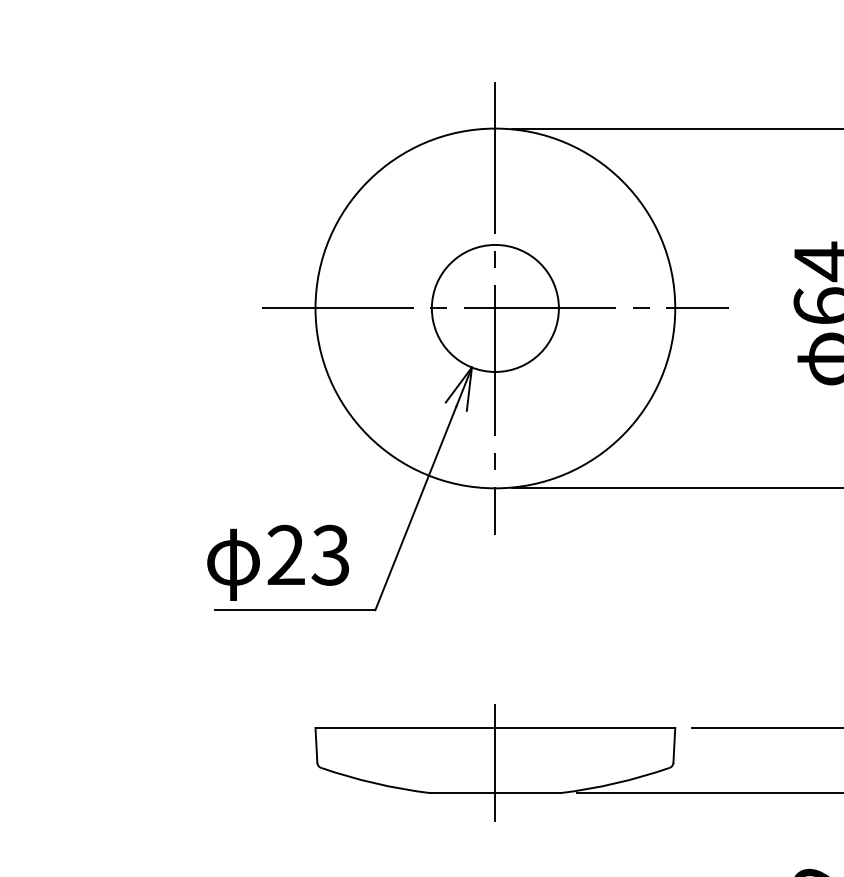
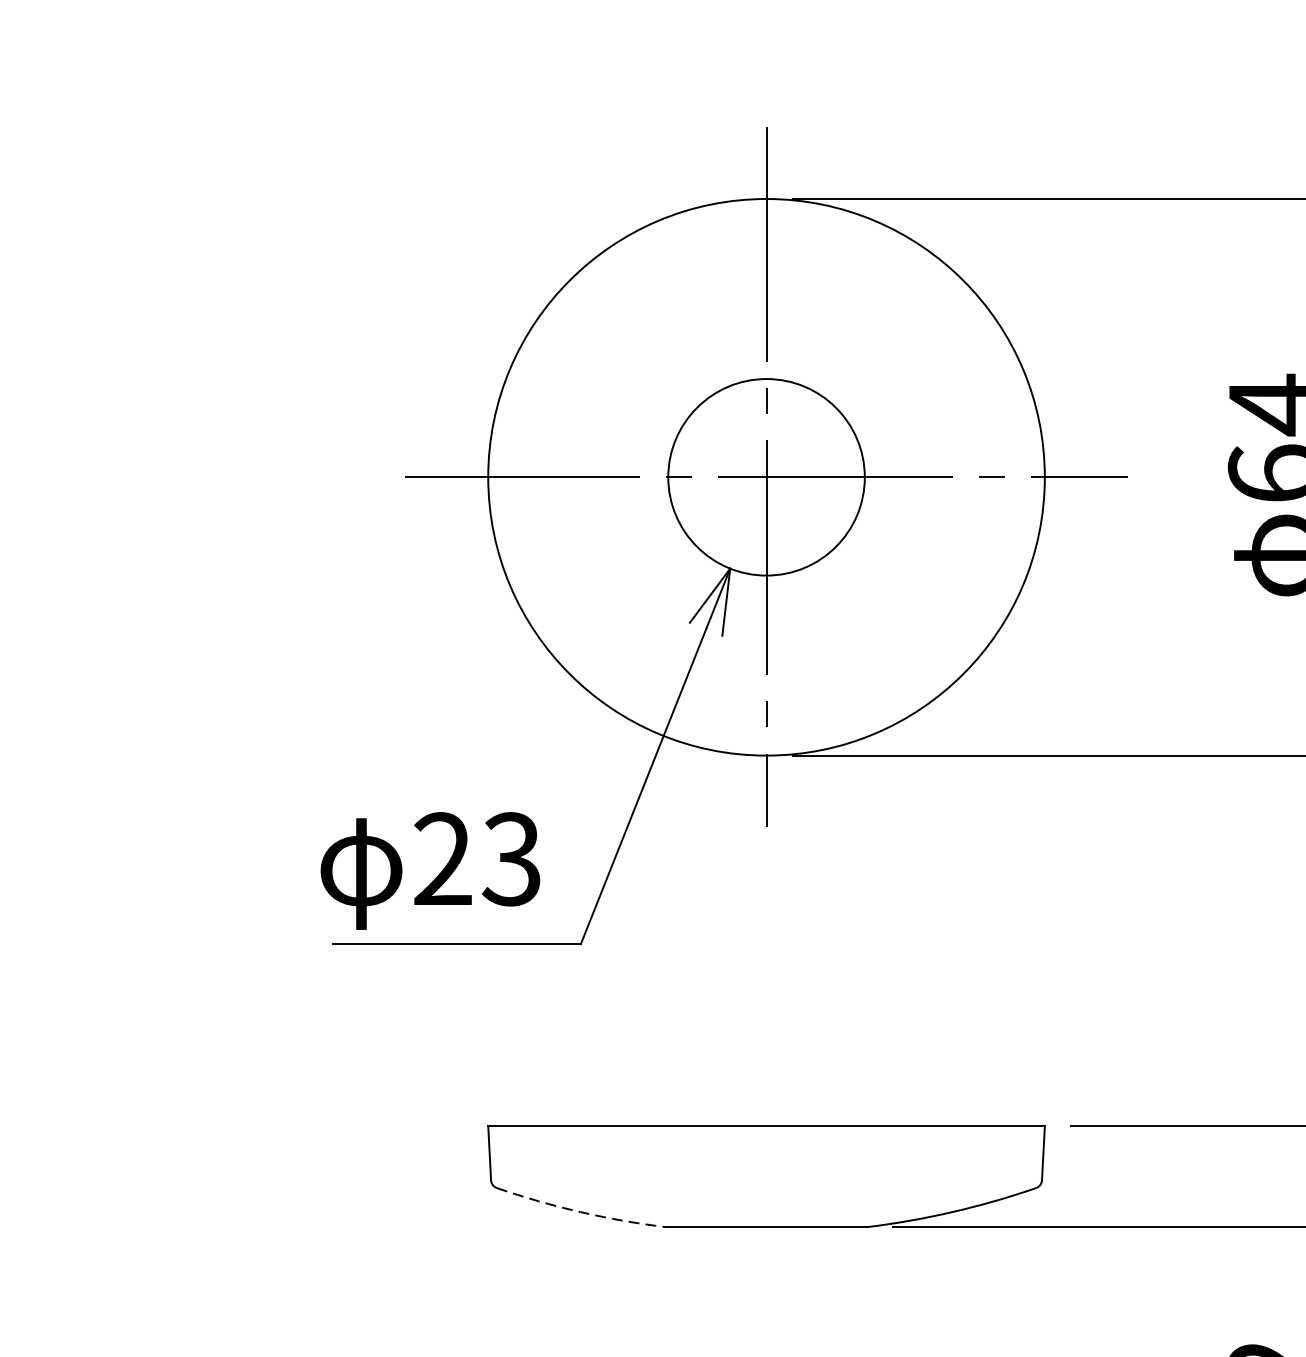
line: (495, 763) -> (766, 1181), removed
arc: (375, 783) -> (581, 1212), solid -> dashed

